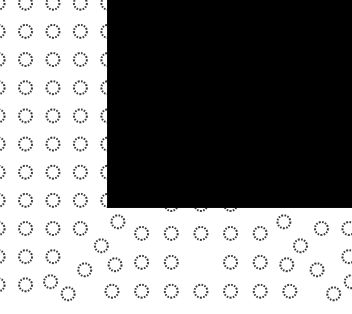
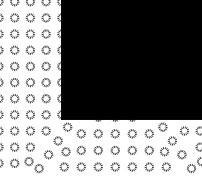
circle: (199, 262) -> (114, 150), added

